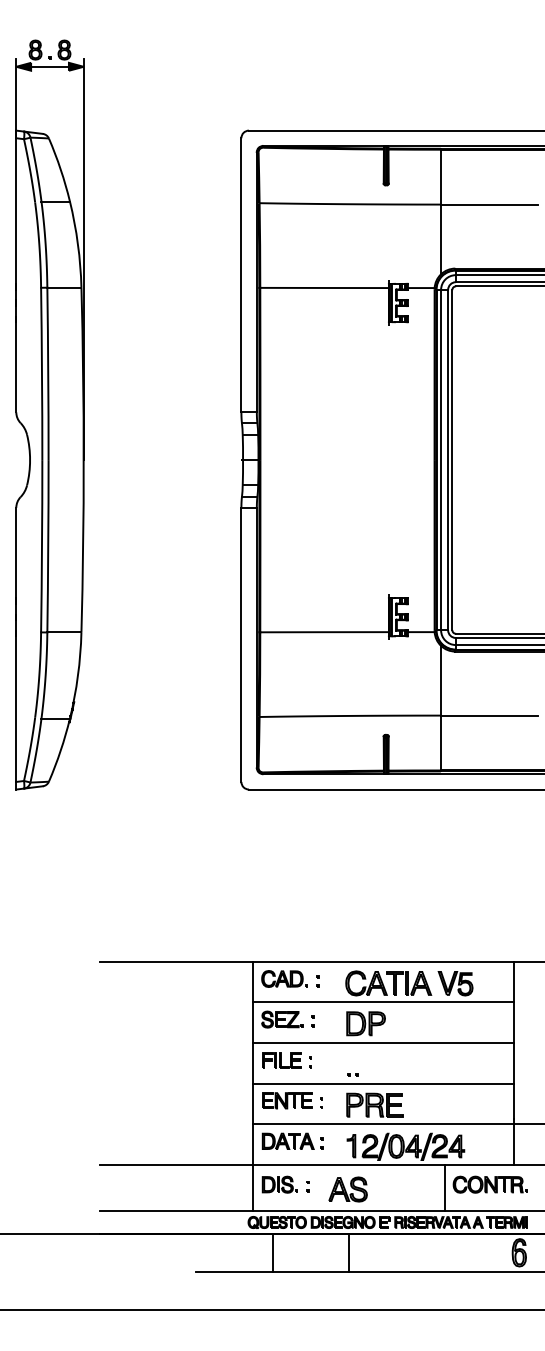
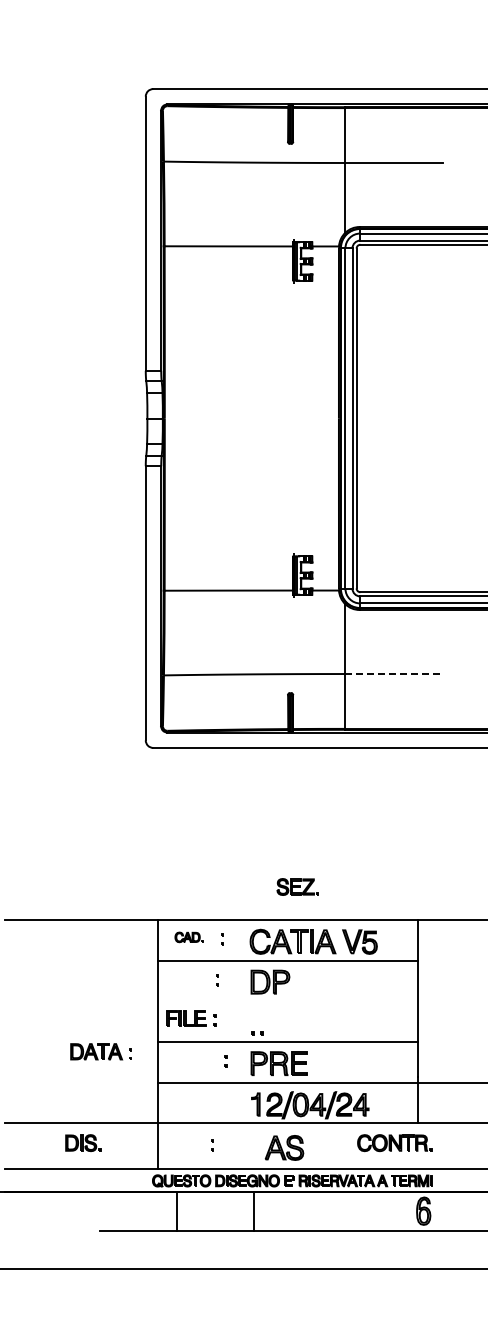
line: (489, 715) -> (393, 673), solid -> dashed
part: (284, 978) -> (188, 936), size x0.6
part: (282, 1019) -> (297, 886), moved
line: (383, 1043) -> (287, 1001), removed
part: (287, 1100) -> (191, 1058), removed
part: (292, 1140) -> (100, 1050), moved
part: (279, 1184) -> (82, 1142), moved
line: (444, 1187) -> (348, 1145), removed
part: (347, 1189) -> (283, 1147), moved

